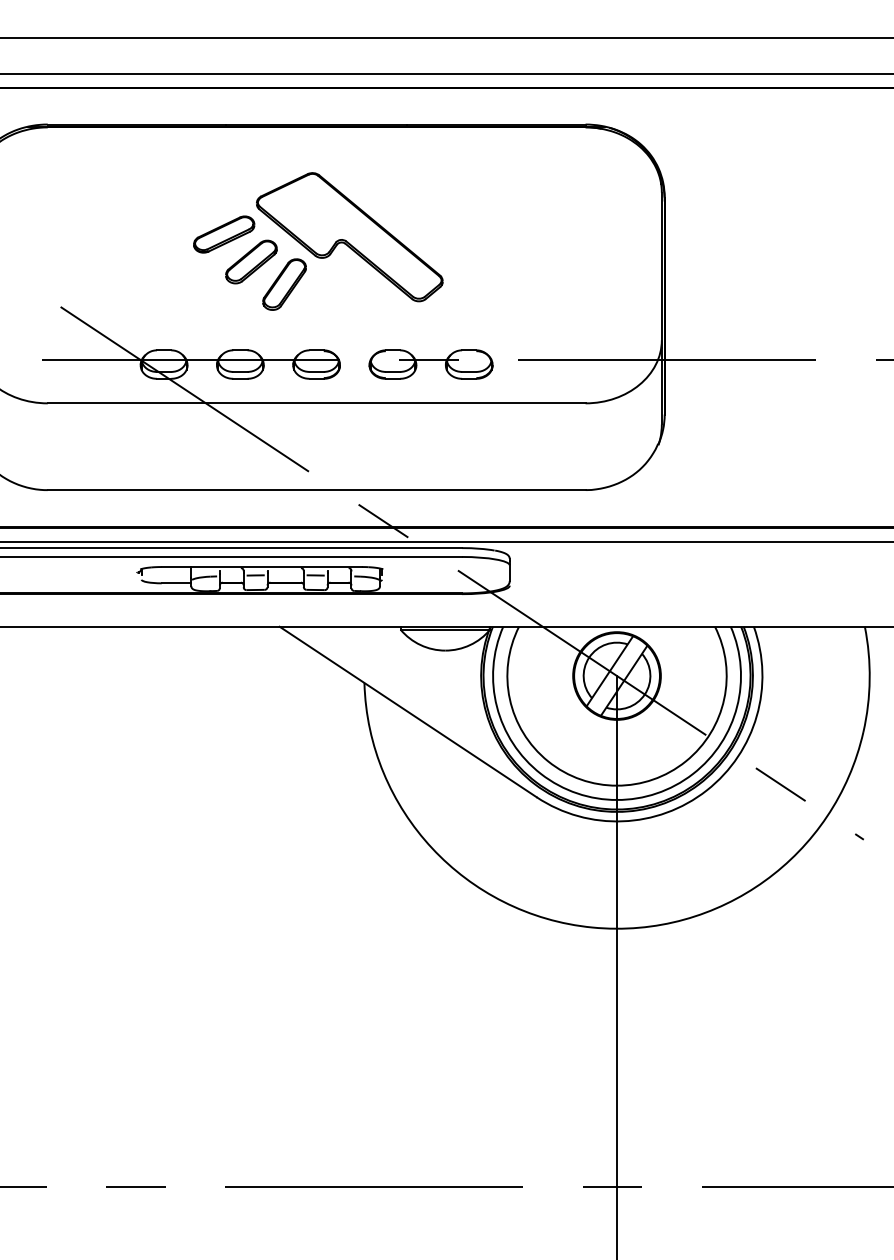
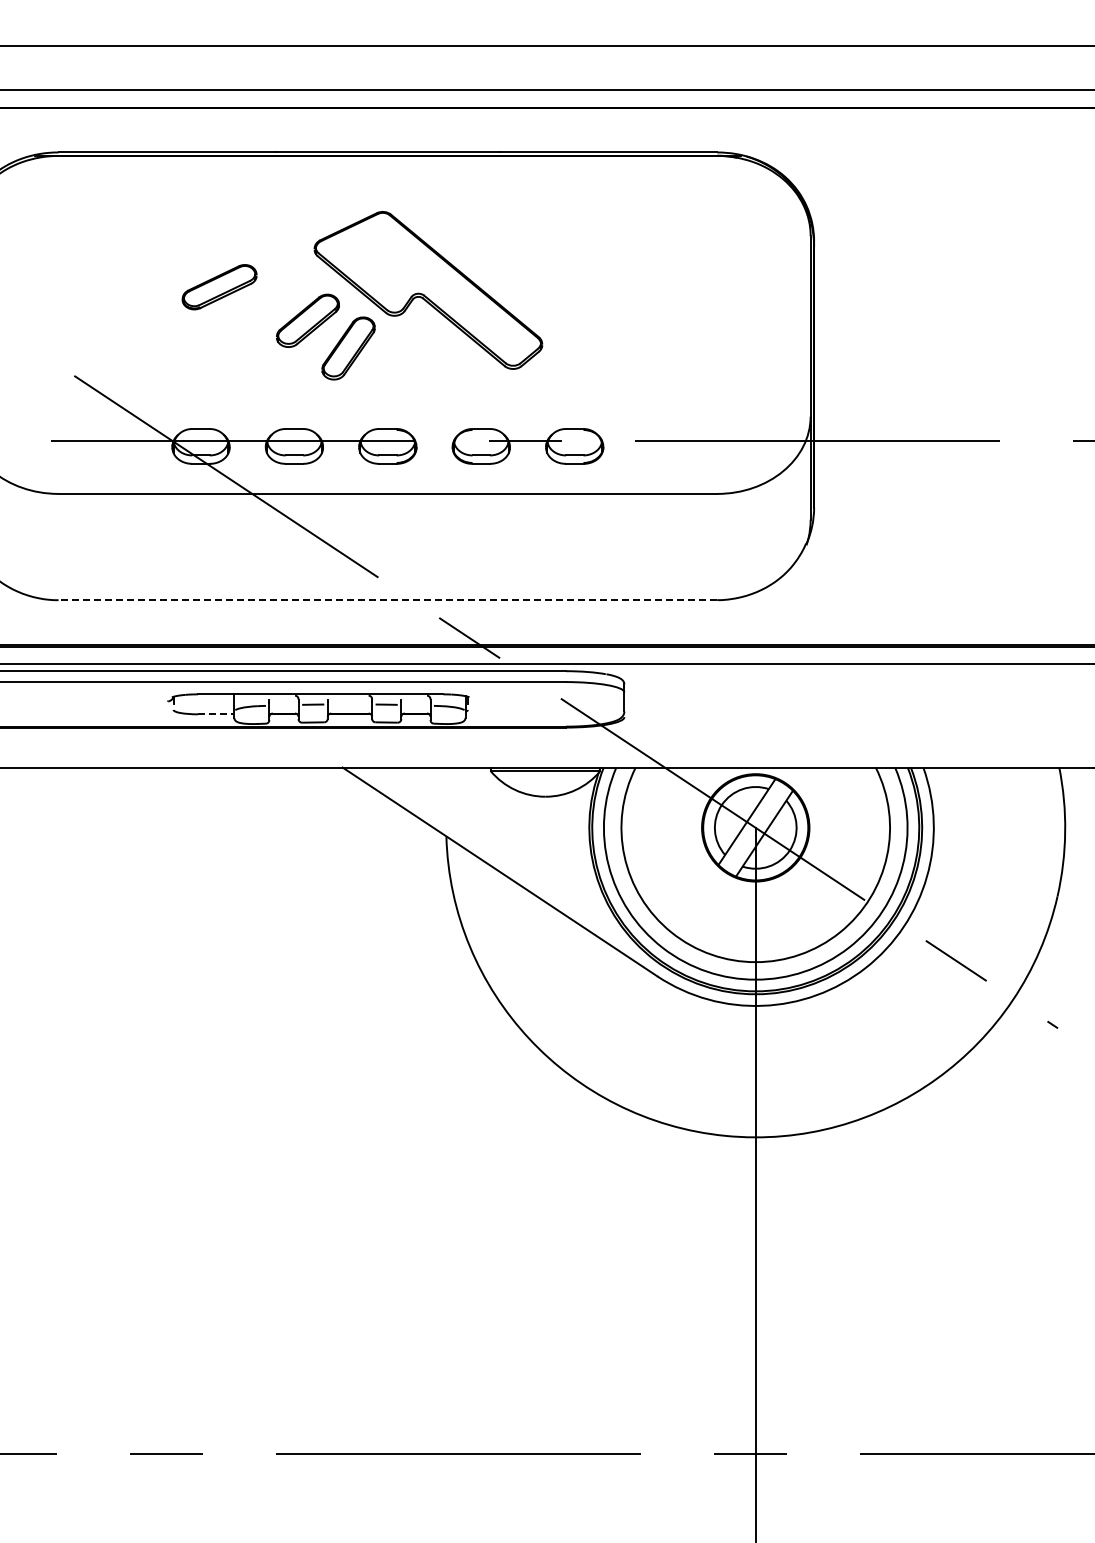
part: (224, 234) -> (219, 287), moved
line: (316, 490) -> (387, 600), solid -> dashed
line: (176, 583) -> (216, 714), solid -> dashed

